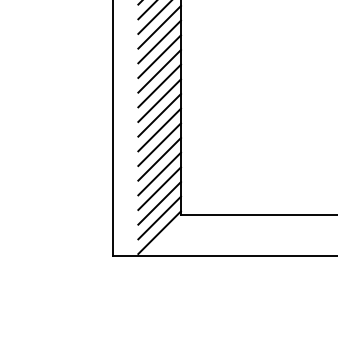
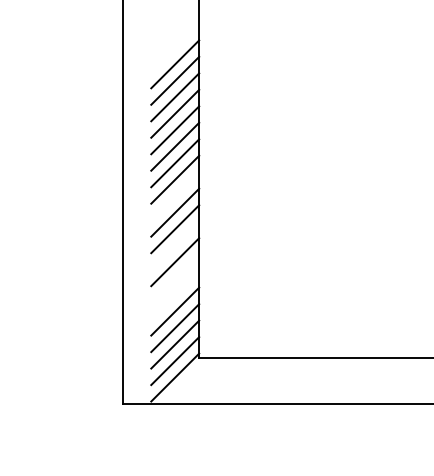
line: (159, 71) -> (175, 196), removed
line: (159, 115) -> (175, 245), removed
line: (159, 144) -> (175, 278), removed
line: (159, 159) -> (175, 295), removed

